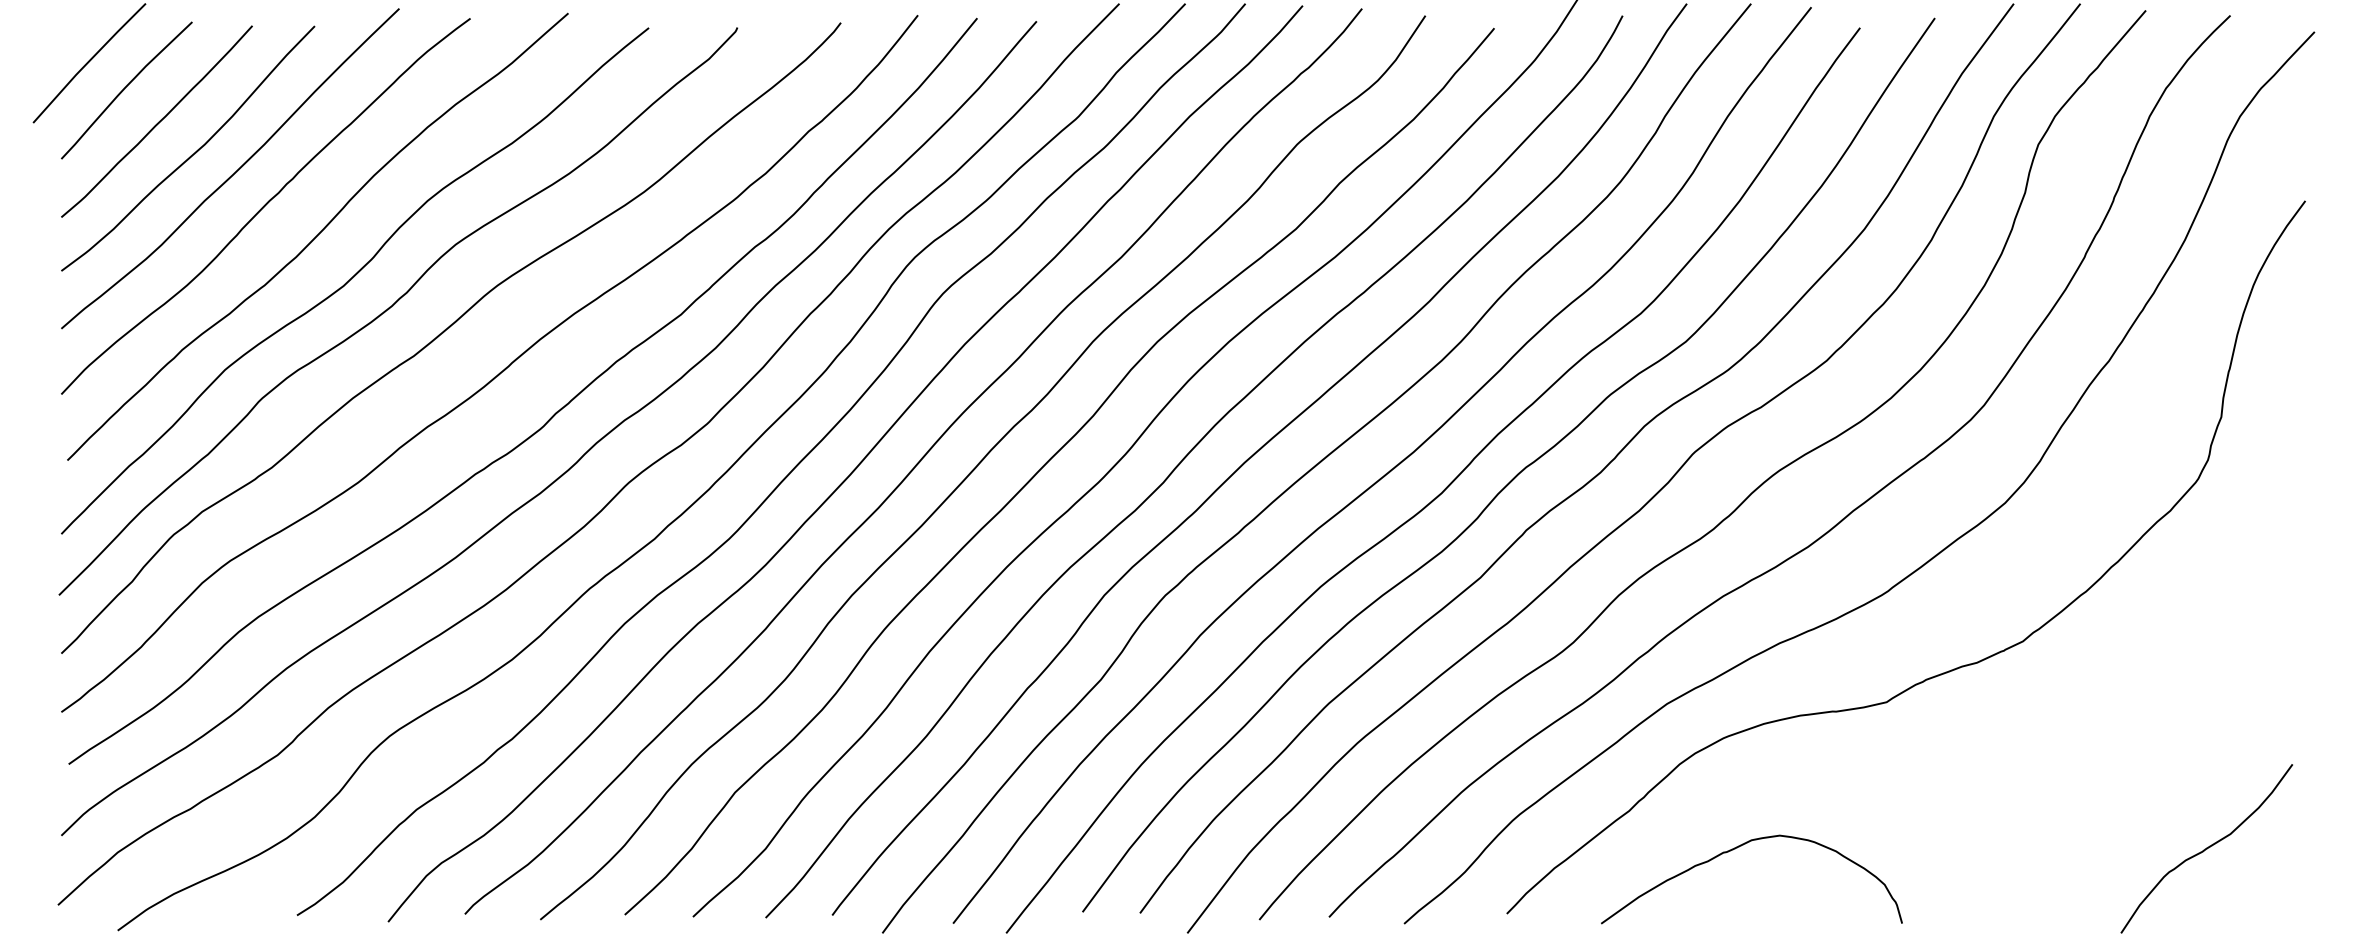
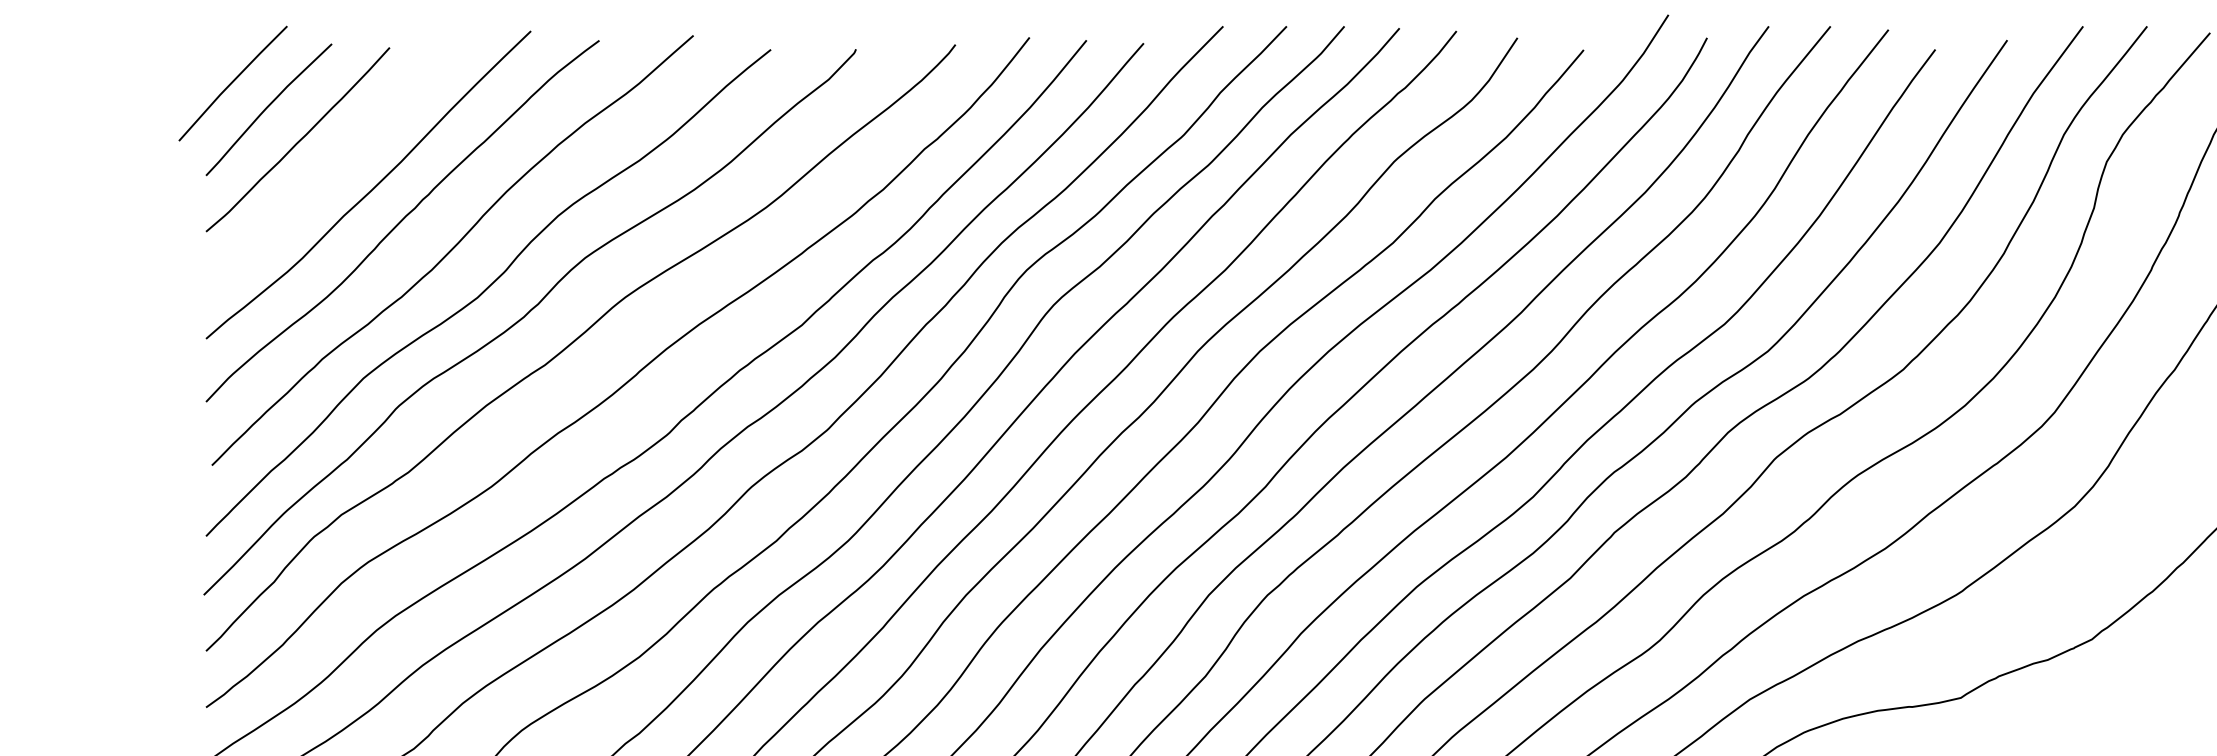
curve: (191, 154) -> (331, 171), removed

